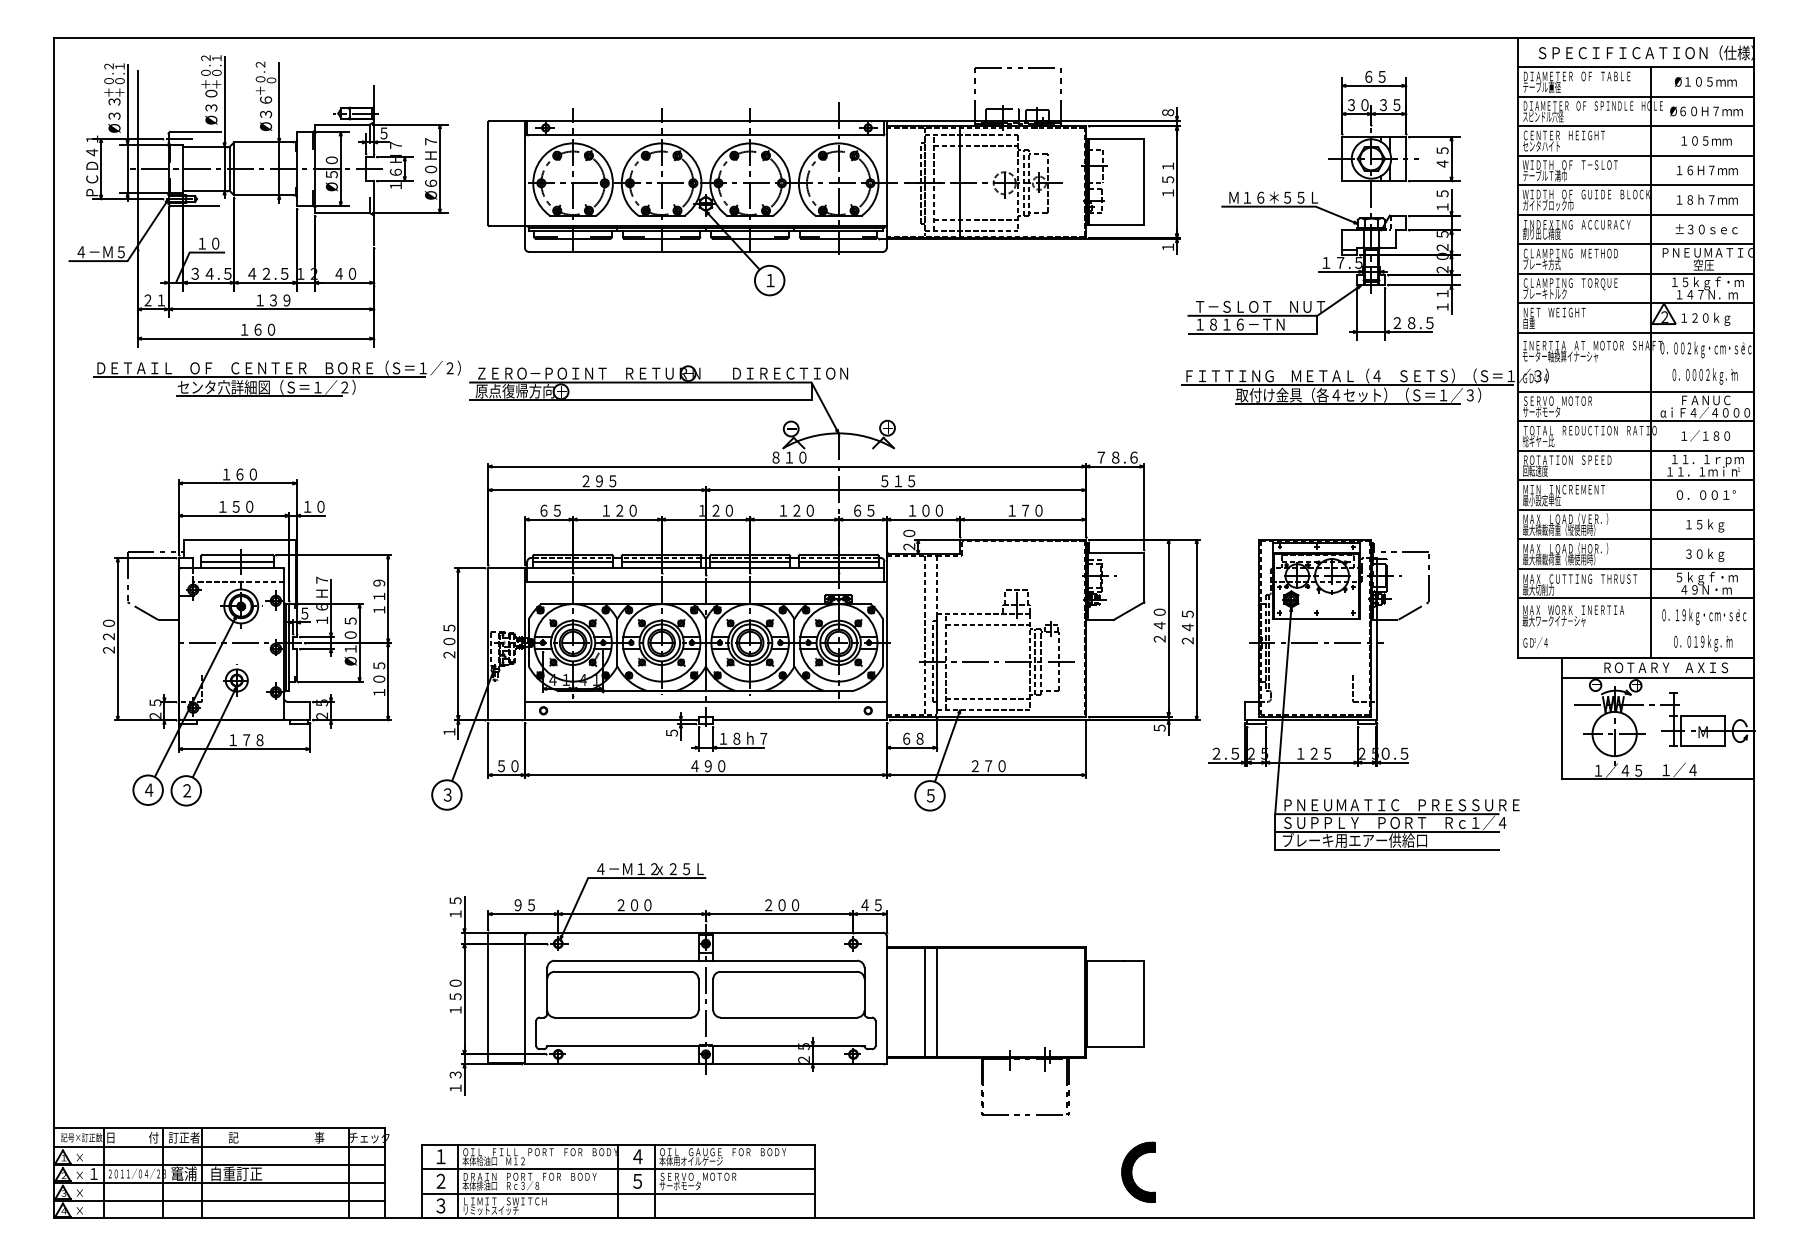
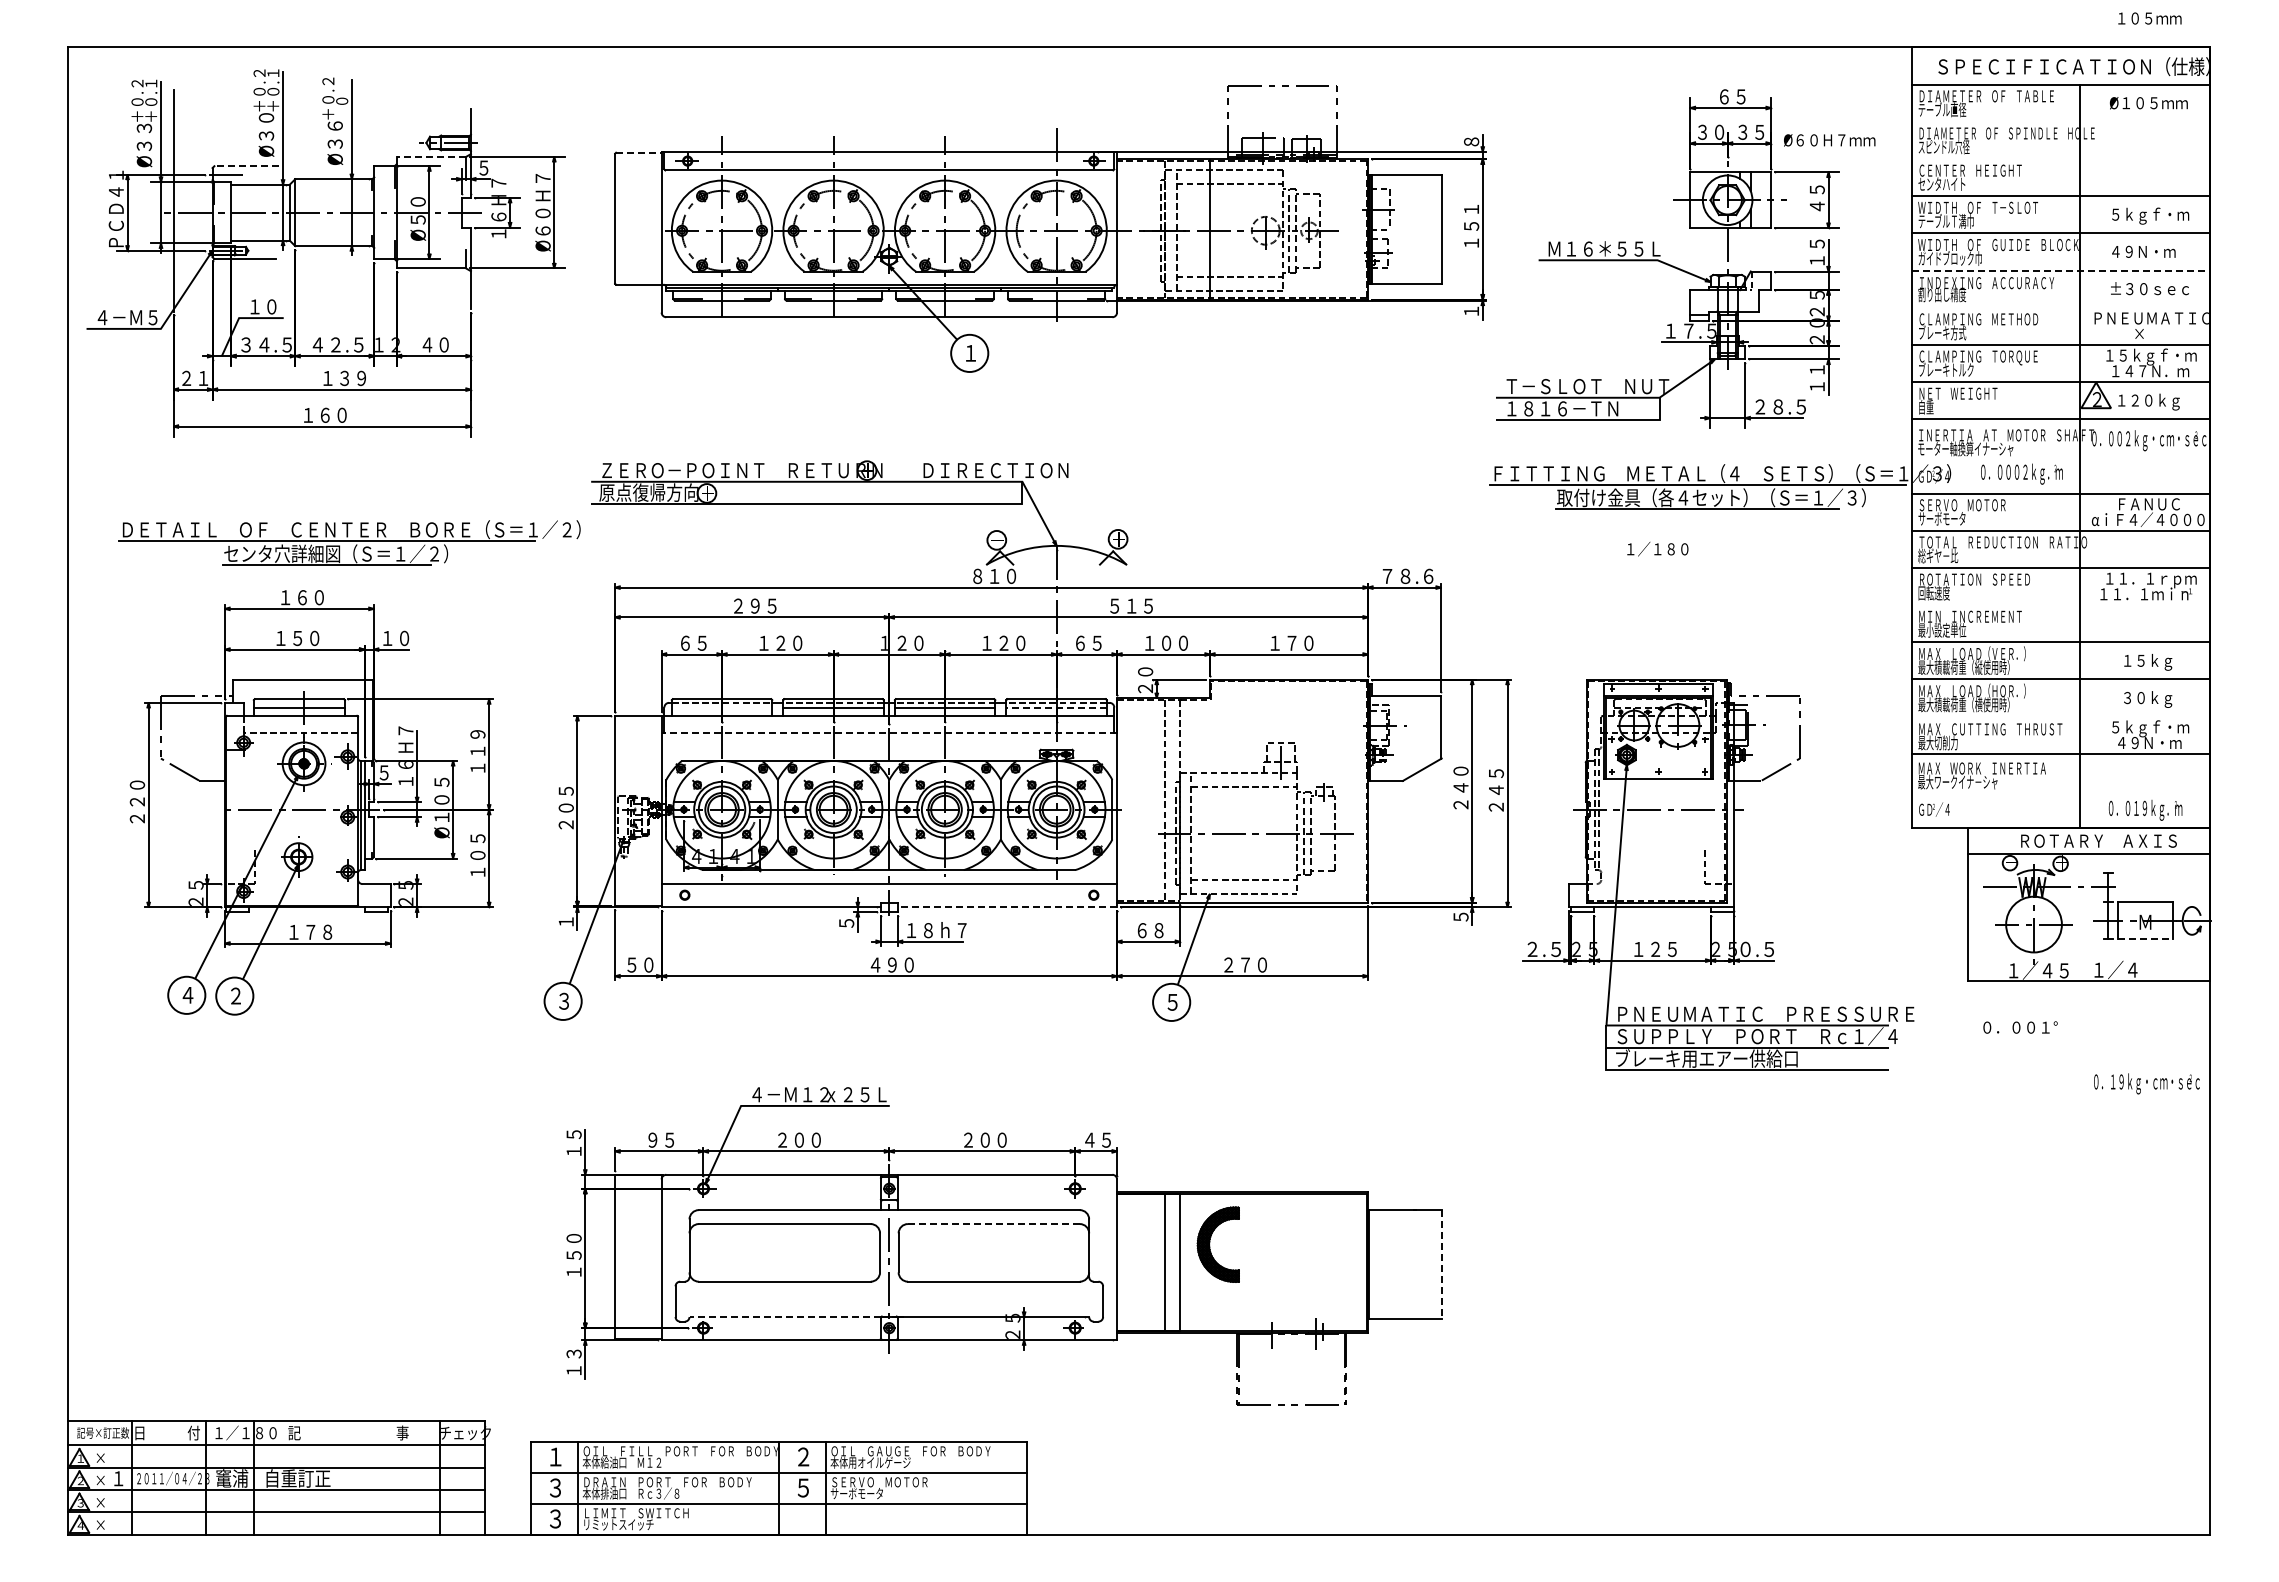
line: (1635, 96) -> (2060, 121), removed
text: (1706, 111) -> (1829, 140), moved
line: (506, 121) -> (638, 152), solid -> dashed
line: (342, 124) -> (431, 156), solid -> dashed
line: (1635, 125) -> (2060, 158), removed
line: (195, 132) -> (246, 166), solid -> dashed
text: (1706, 140) -> (2149, 18), moved
text: (1701, 171) -> (2143, 215), １６Ｈ７ｍｍ -> ５ｋｇｆ・ｍ
text: (1707, 199) -> (2150, 251), １８ｈ７ｍｍ -> ４９Ｎ・ｍ
line: (1636, 214) -> (2061, 270), solid -> dashed
line: (1635, 244) -> (2060, 307), removed
text: (1703, 264) -> (2146, 333), 空圧 -> ×
text: (1704, 375) -> (2021, 473), moved
part: (277, 378) -> (349, 542), moved
text: (1705, 435) -> (1657, 548), moved
line: (1635, 480) -> (2060, 605), removed
text: (1706, 495) -> (2020, 1027), moved
line: (572, 562) -> (721, 708), removed
line: (838, 562) -> (1056, 708), solid -> dashed
line: (1635, 568) -> (2060, 716), removed
line: (706, 581) -> (889, 732), solid -> dashed
text: (1703, 616) -> (2146, 1083), moved
line: (799, 720) -> (1007, 907), solid -> dashed
line: (1703, 745) -> (2145, 939), solid -> dashed
line: (788, 972) -> (993, 1224), solid -> dashed
line: (1144, 1003) -> (1441, 1264), solid -> dashed
line: (623, 1045) -> (785, 1317), solid -> dashed
text: (193, 1137) -> (244, 1432), 訂正者 -> １／１８０
text: (637, 1156) -> (803, 1456), ４ -> ２
part: (1132, 1172) -> (1210, 1244), moved
text: (440, 1181) -> (555, 1488), ２ -> ３

